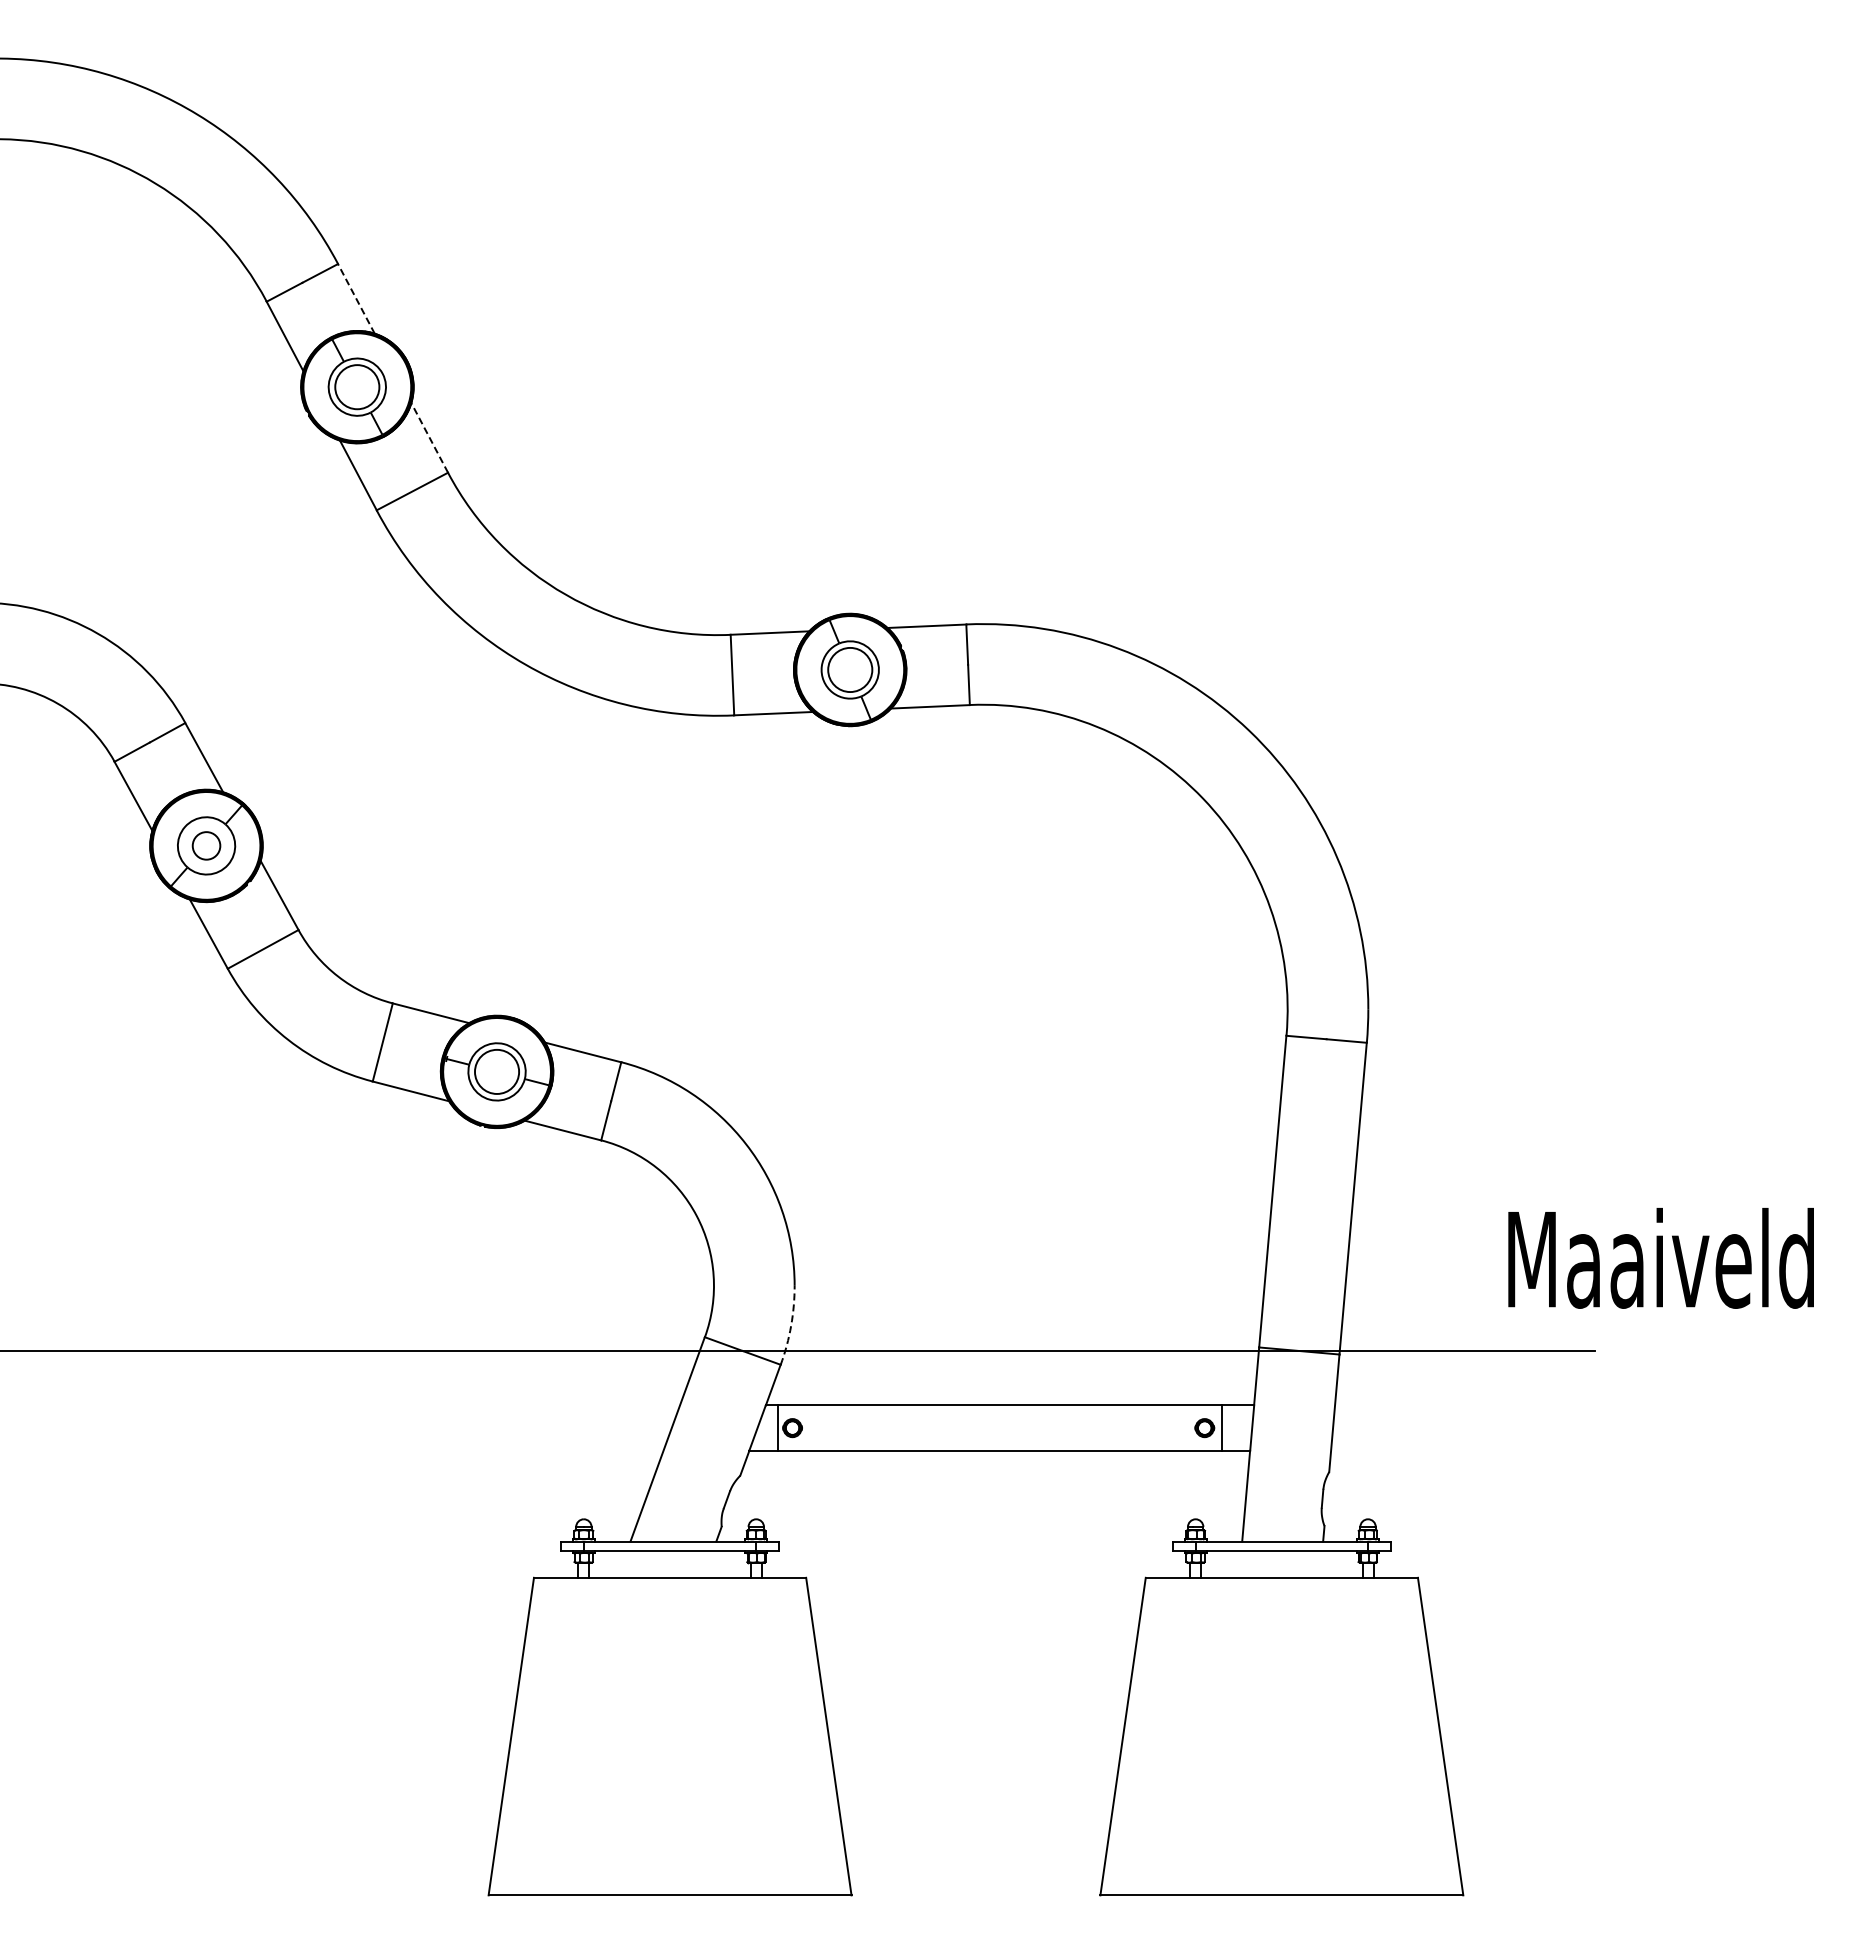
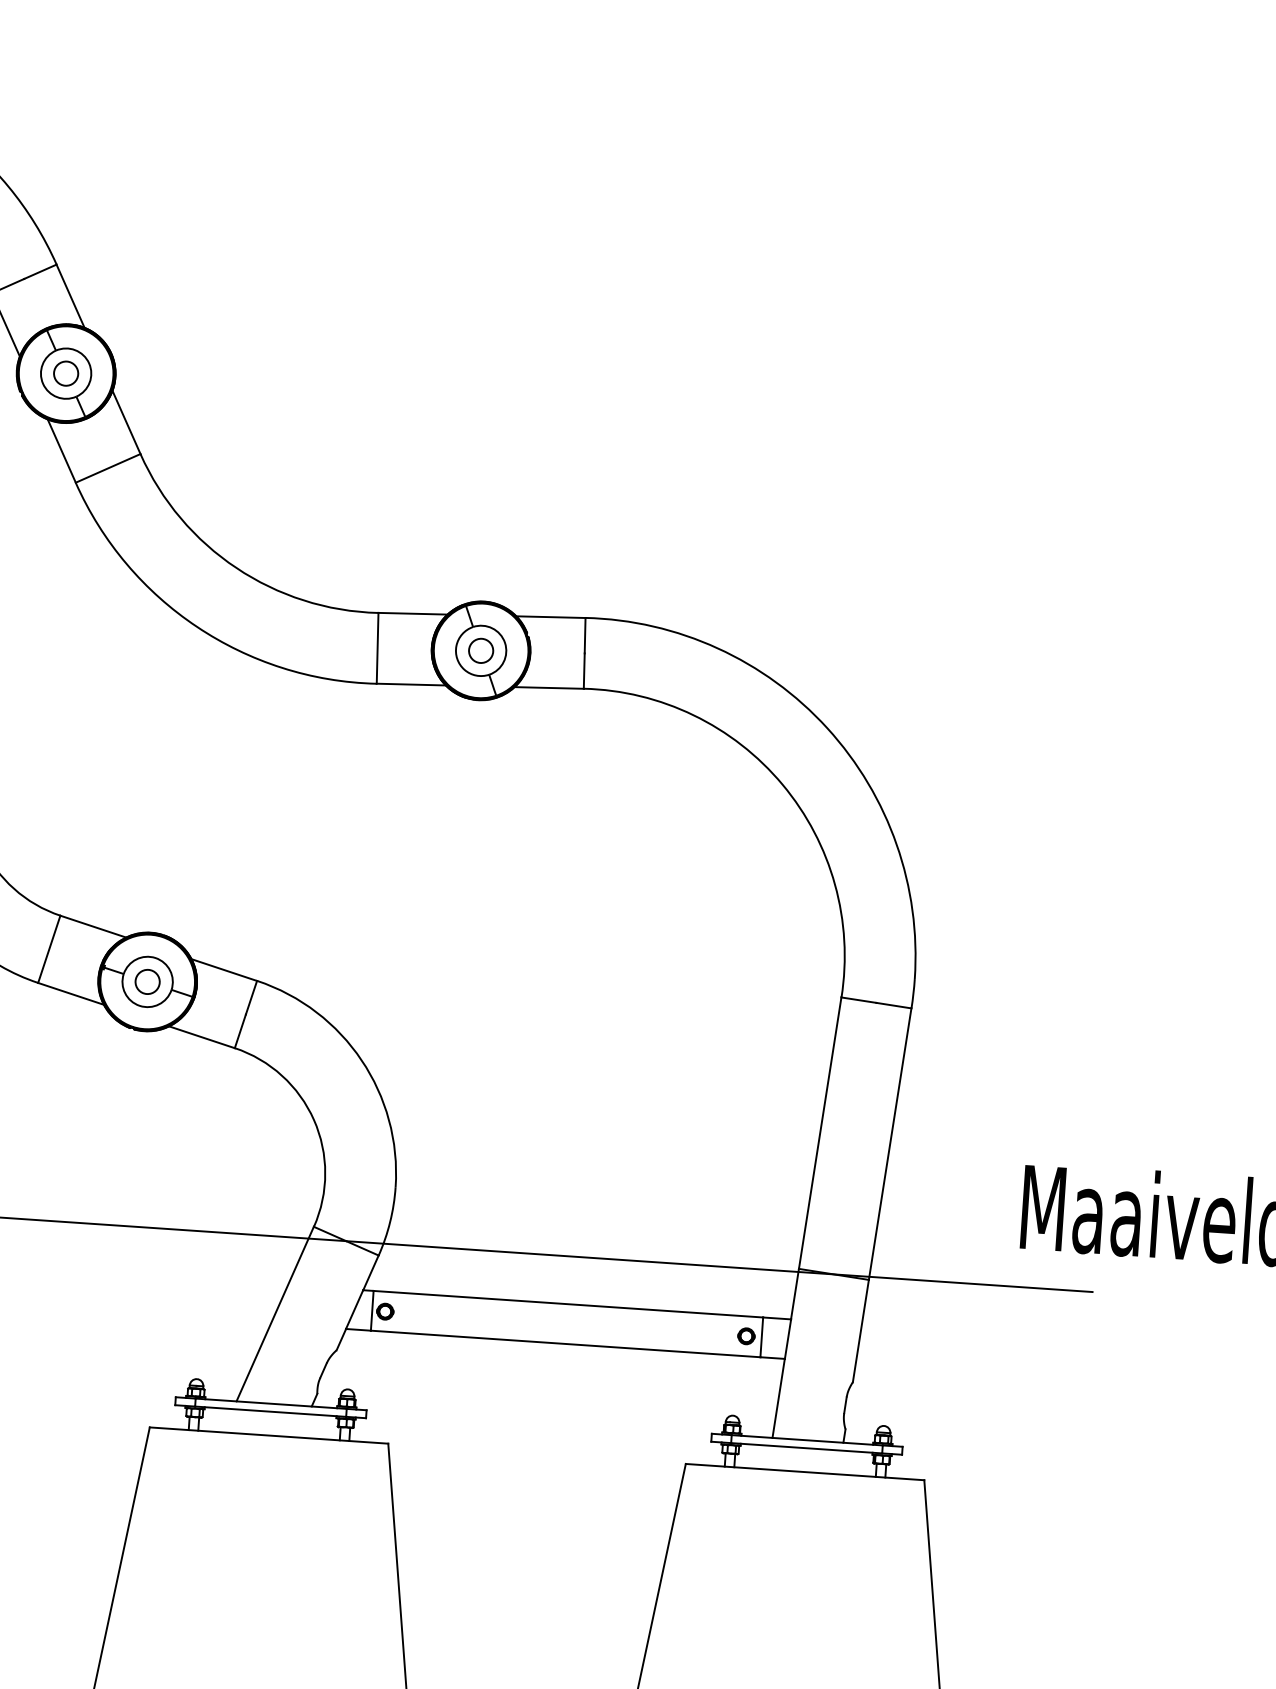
line: (356, 298) -> (70, 295), dashed -> solid
circle: (357, 386) -> (66, 373), size x0.62
line: (429, 437) -> (126, 422), dashed -> solid
circle: (850, 669) -> (481, 650), size x0.62
circle: (496, 1071) -> (147, 981), size x0.62
arc: (791, 1325) -> (390, 1221), dashed -> solid

